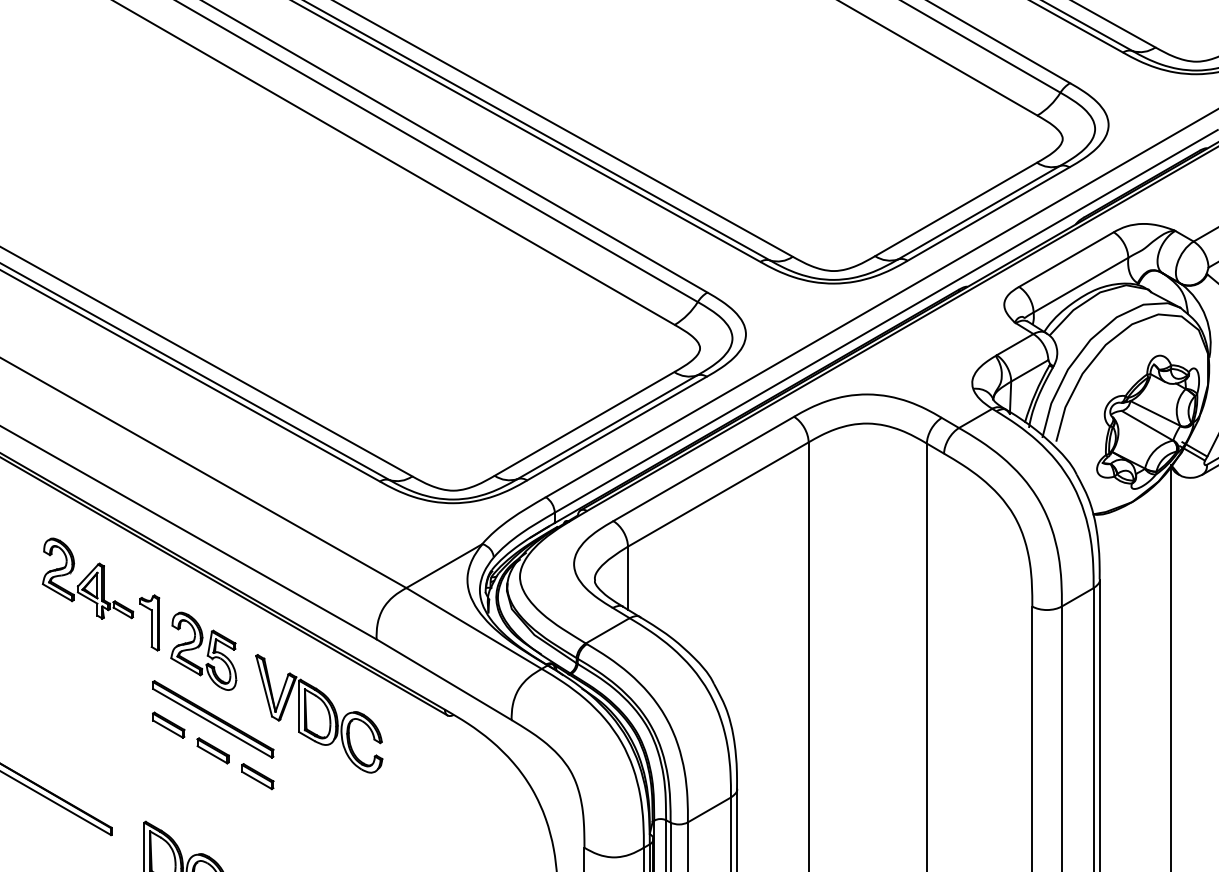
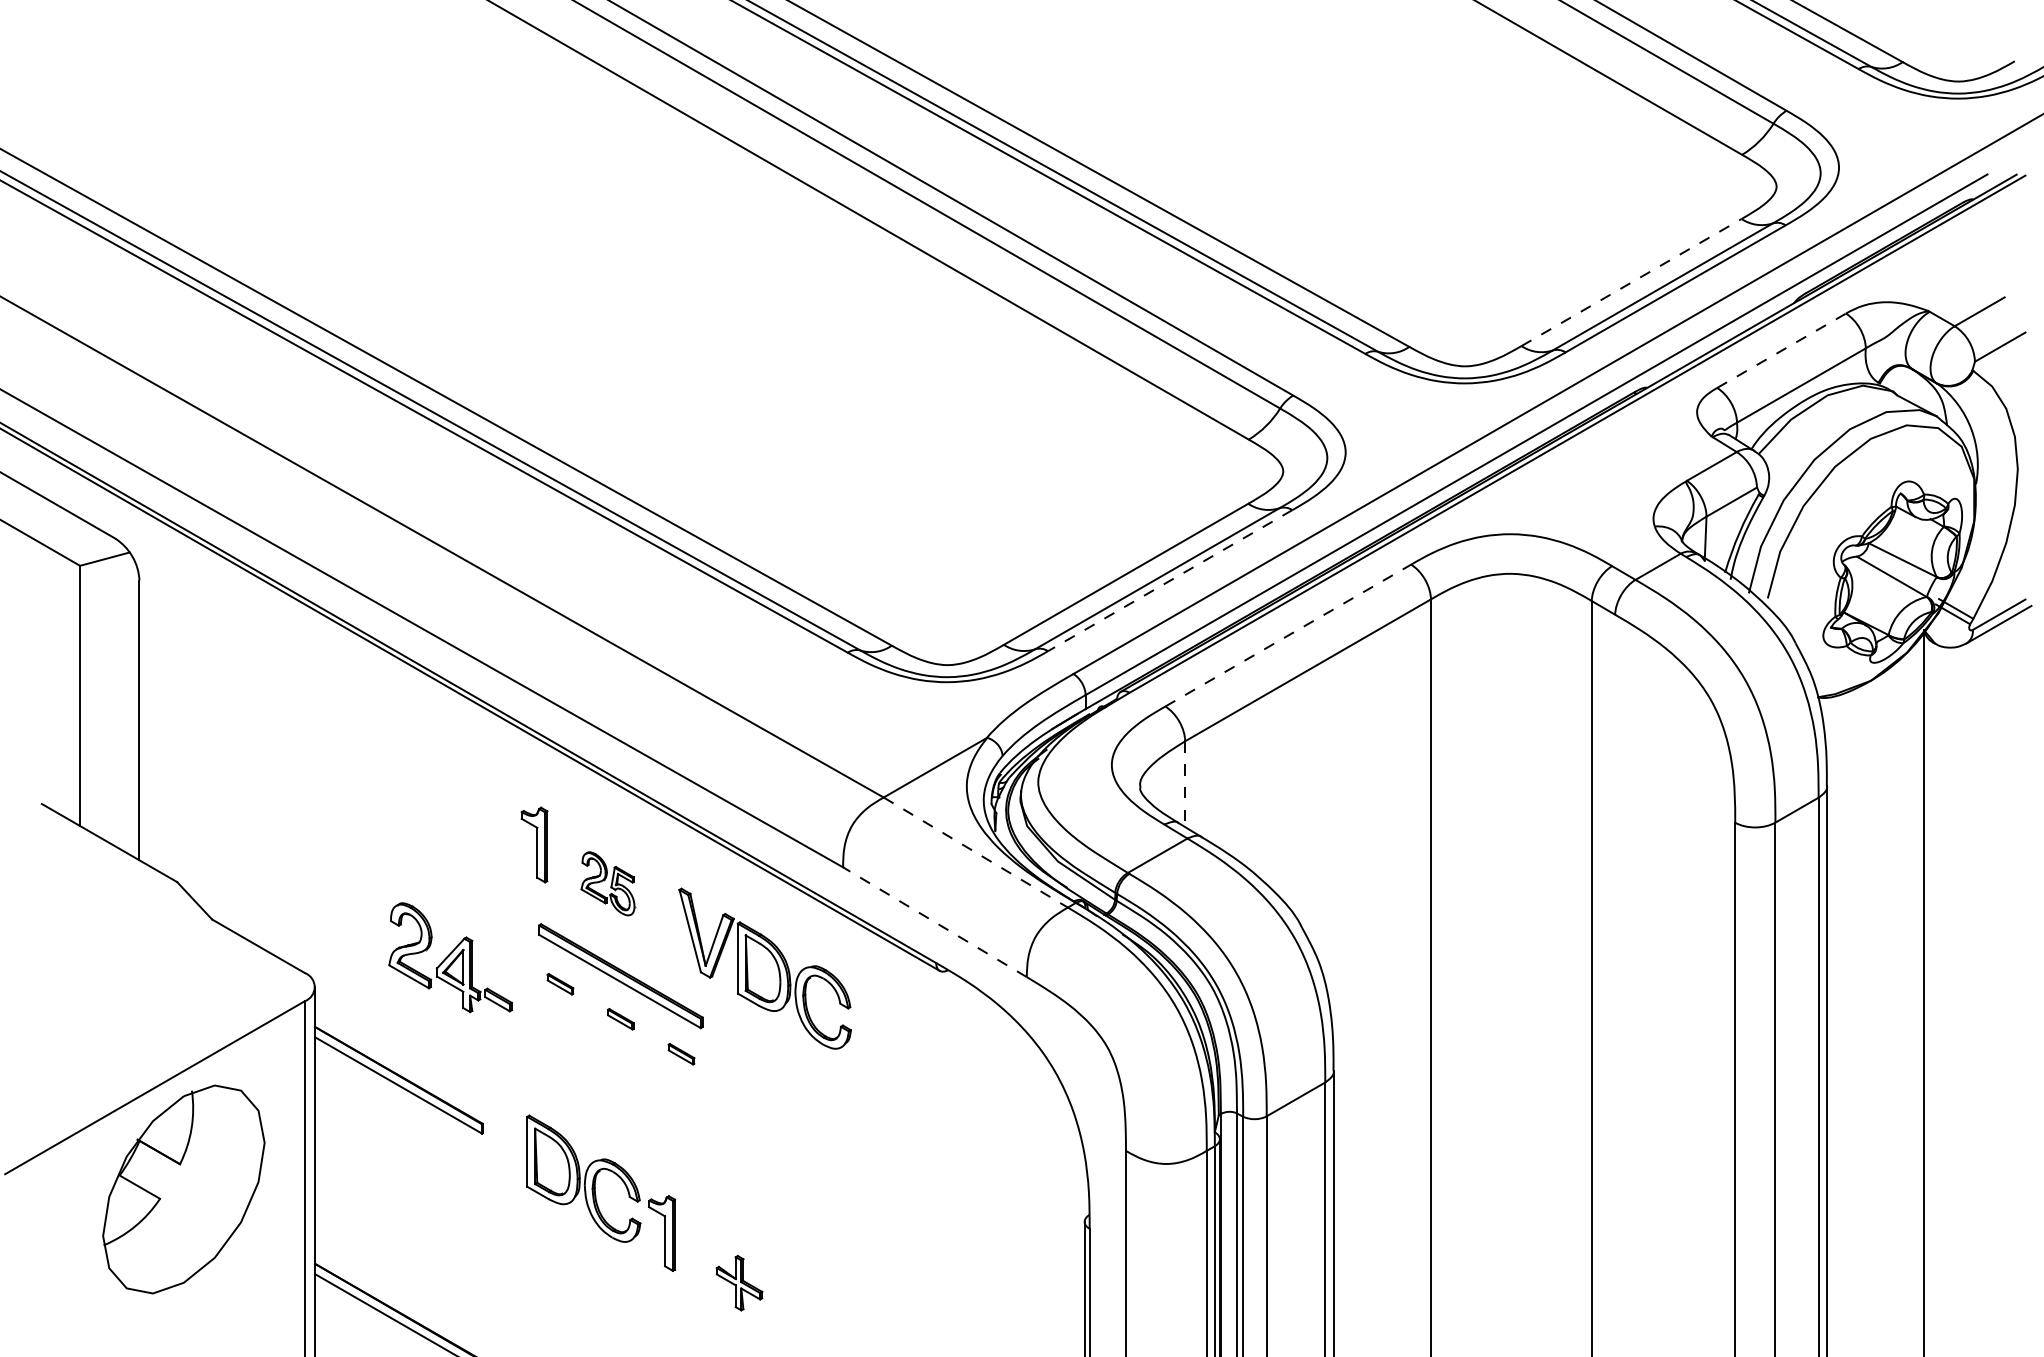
line: (956, 209) -> (1632, 282), solid -> dashed
line: (1066, 259) -> (1781, 350), solid -> dashed
line: (616, 428) -> (1169, 580), solid -> dashed
line: (703, 468) -> (1288, 635), solid -> dashed
part: (87, 578) -> (450, 957), moved
line: (628, 578) -> (1185, 784), solid -> dashed
line: (474, 628) -> (976, 852), solid -> dashed
part: (203, 651) -> (607, 883), size x0.6
line: (443, 679) -> (934, 922), solid -> dashed
part: (168, 725) -> (560, 984), size x0.6
part: (212, 751) -> (620, 1019), size x0.6
part: (257, 776) -> (681, 1054), size x0.6

